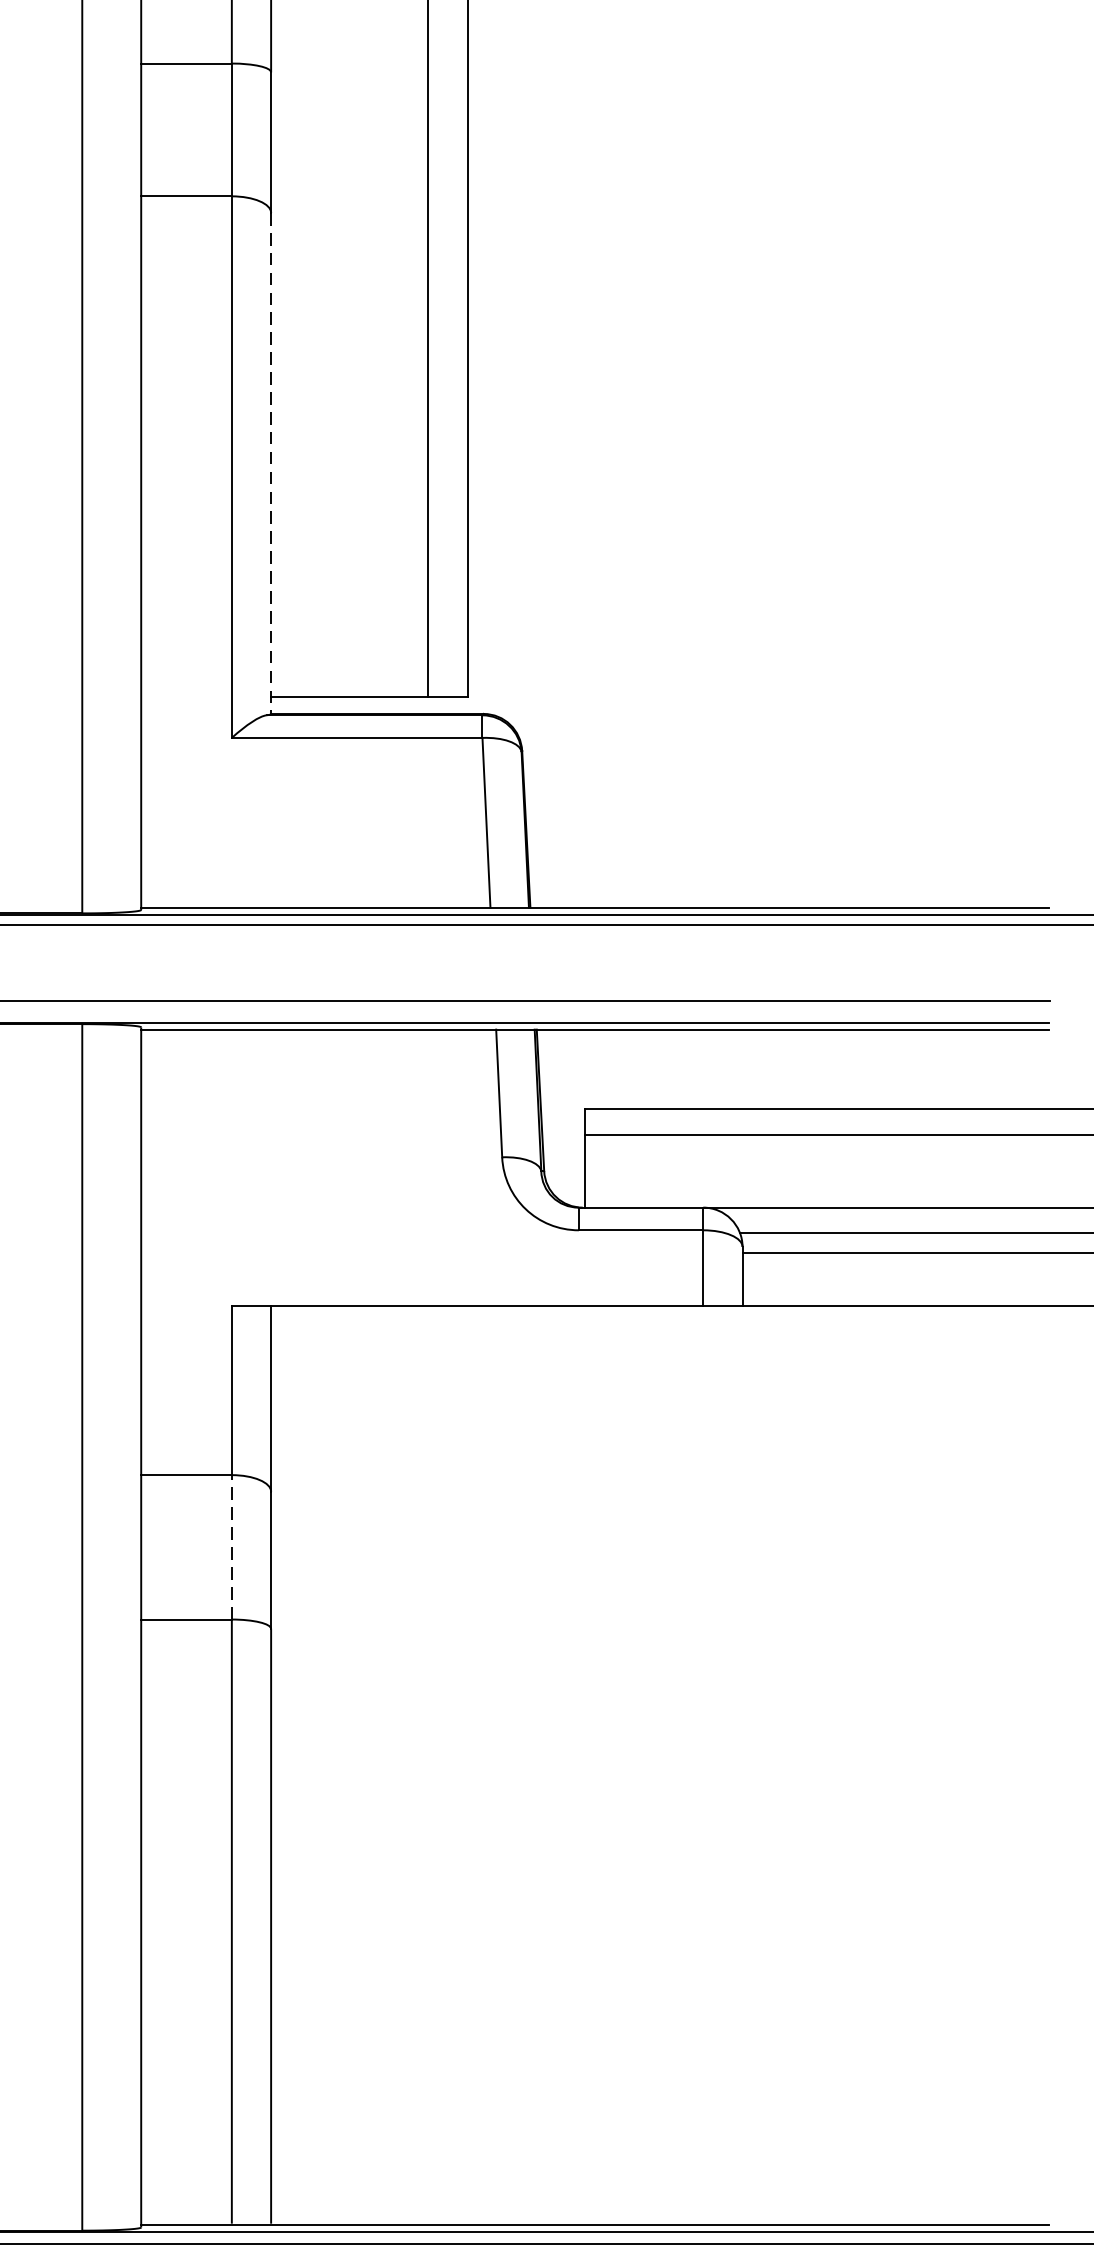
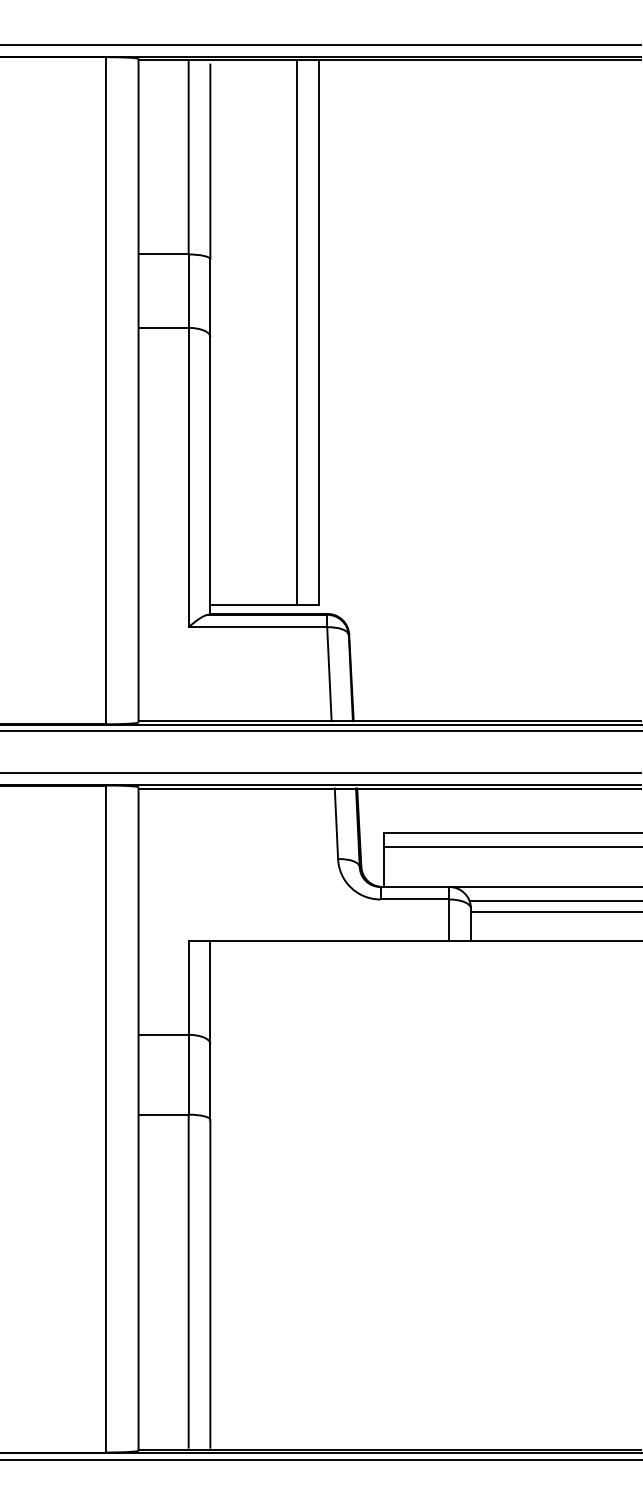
line: (271, 463) -> (210, 475), dashed -> solid
line: (231, 1546) -> (188, 1074), dashed -> solid

